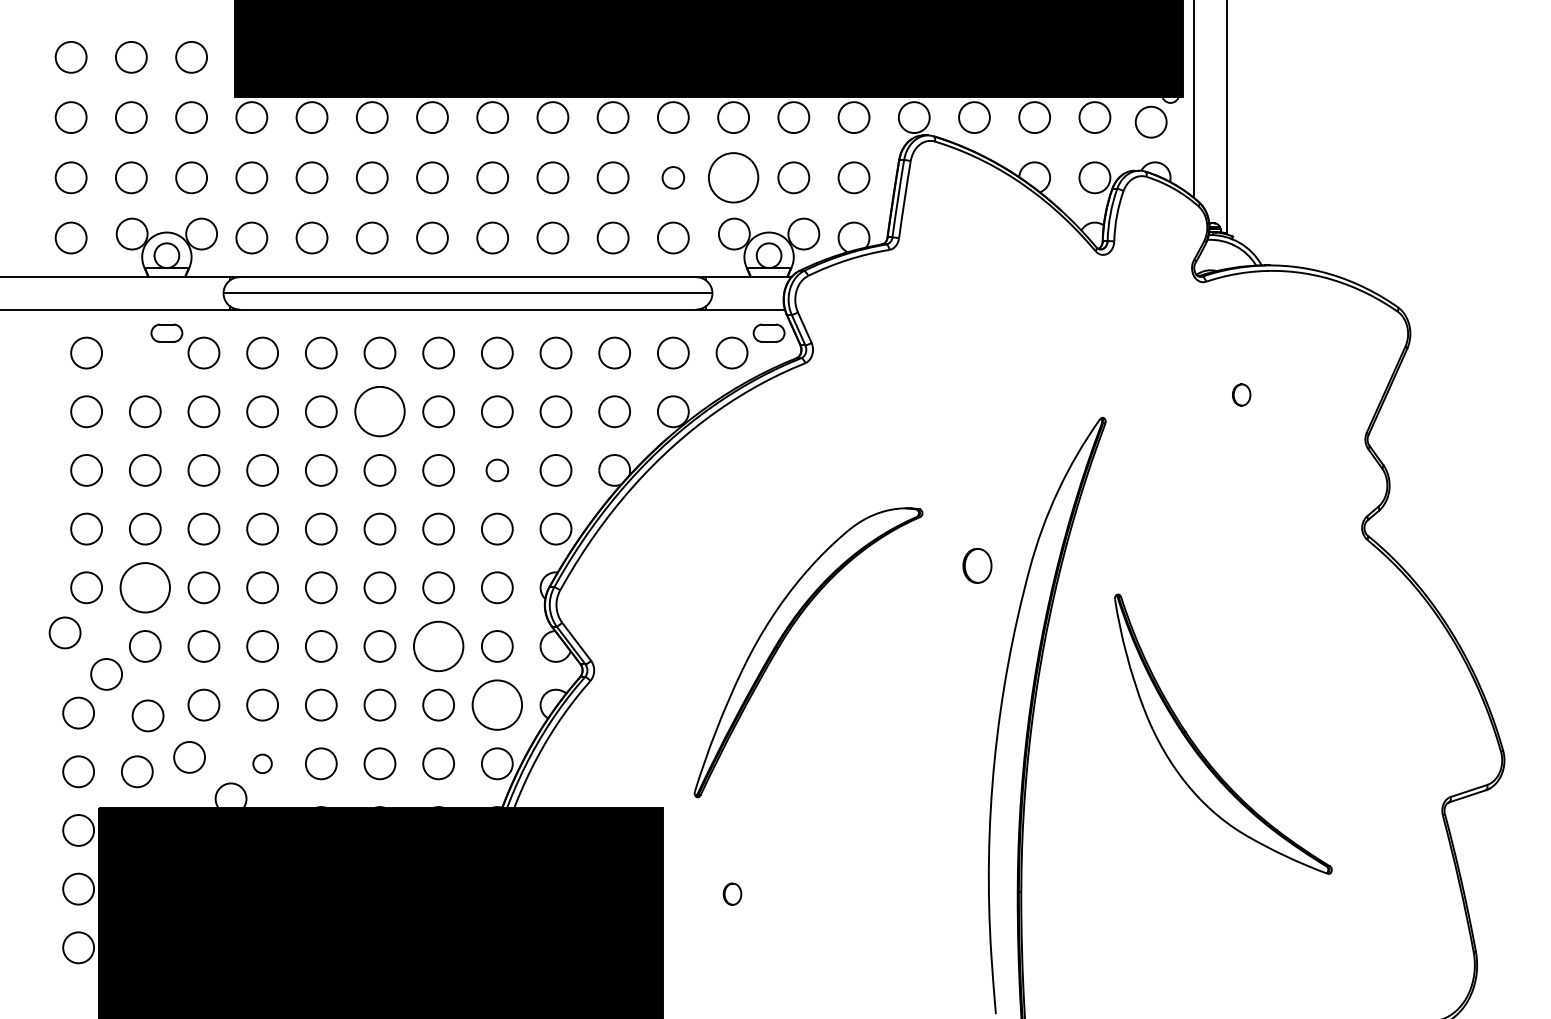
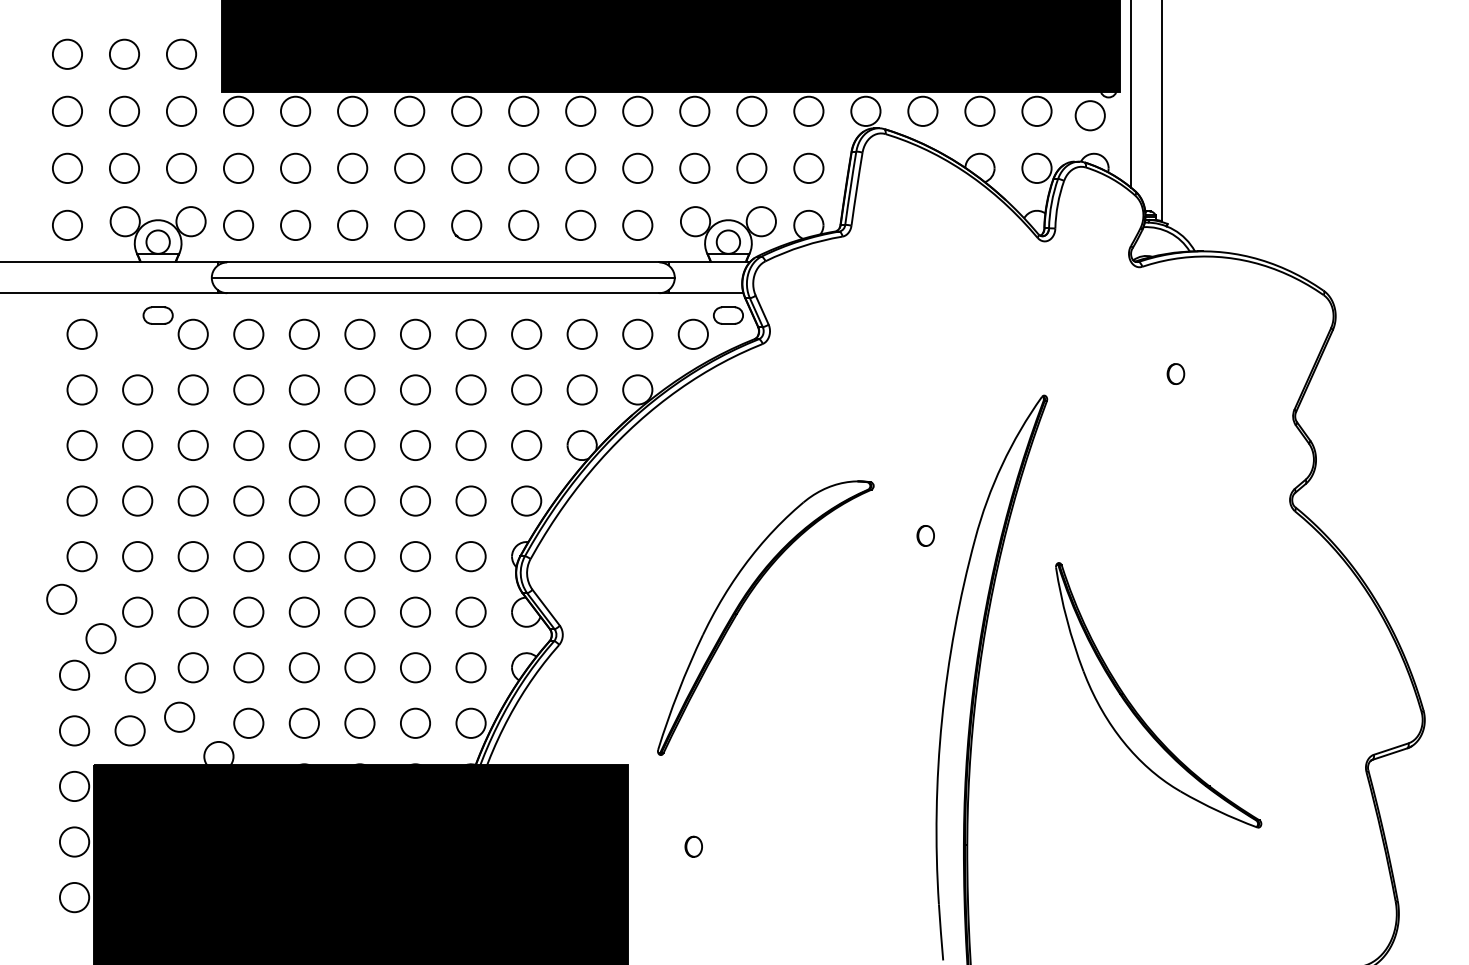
circle: (673, 177) -> (637, 168), size x1.43
circle: (733, 177) -> (694, 168), size x0.62
circle: (379, 411) -> (359, 389), size x0.62
circle: (497, 470) -> (471, 445), size x1.43
part: (977, 565) -> (925, 535), size x0.62
circle: (144, 587) -> (136, 556), size x0.62
circle: (438, 646) -> (415, 612), size x0.62
circle: (496, 704) -> (470, 667), size x0.62
circle: (262, 763) -> (248, 723), size x1.67

